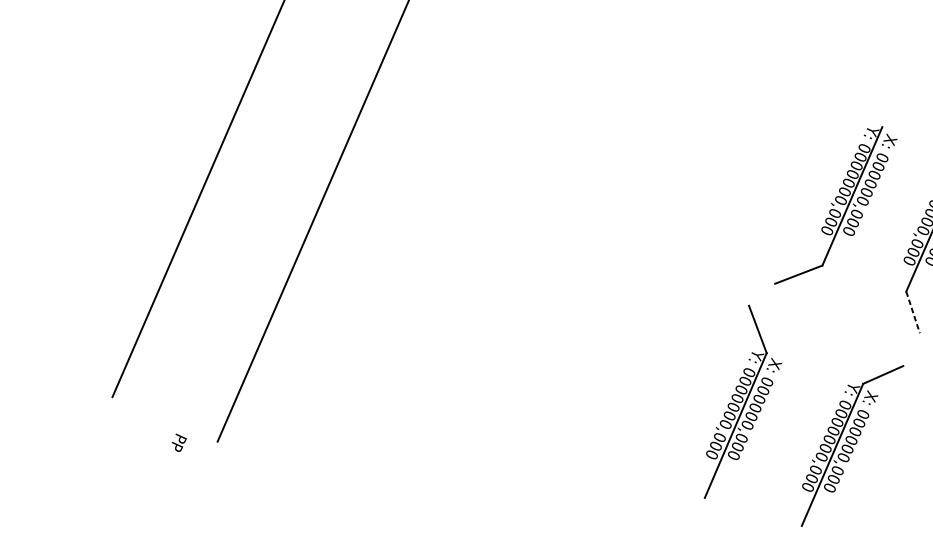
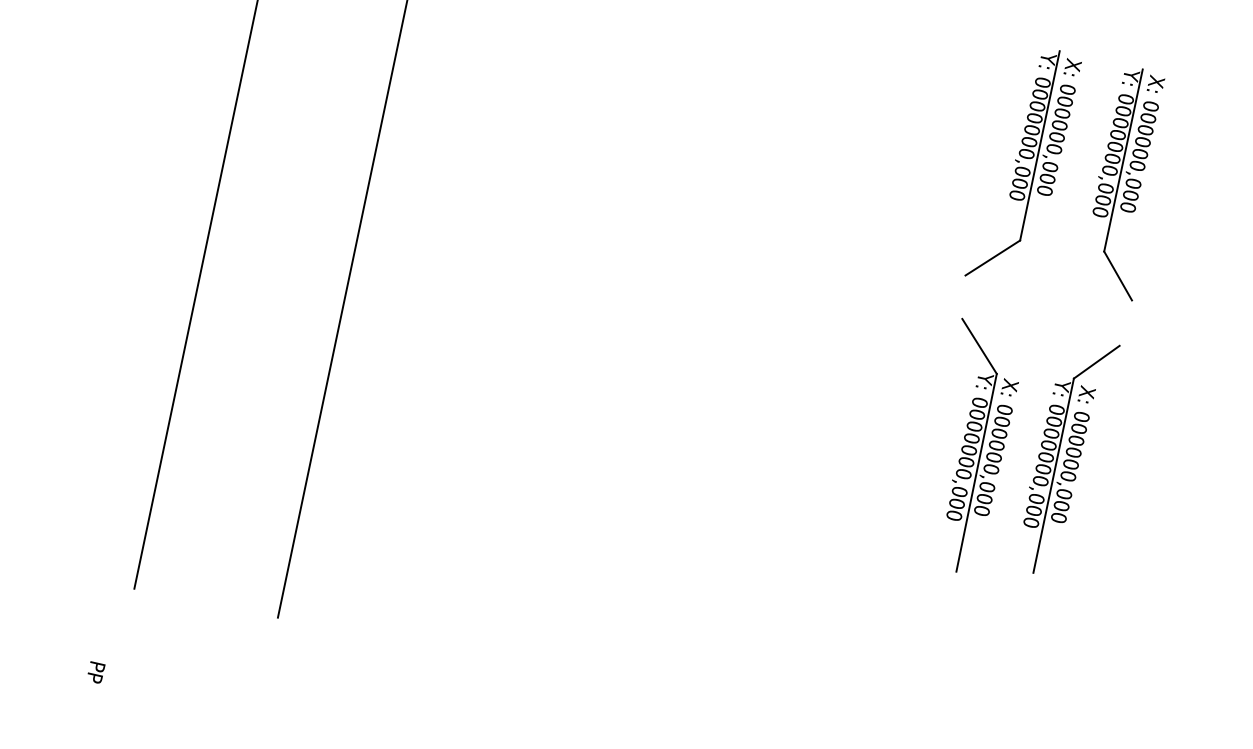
part: (836, 207) -> (1022, 163), moved
line: (913, 312) -> (1118, 276), dashed -> solid
part: (744, 404) -> (982, 444), moved
text: (178, 443) -> (96, 672), moved

